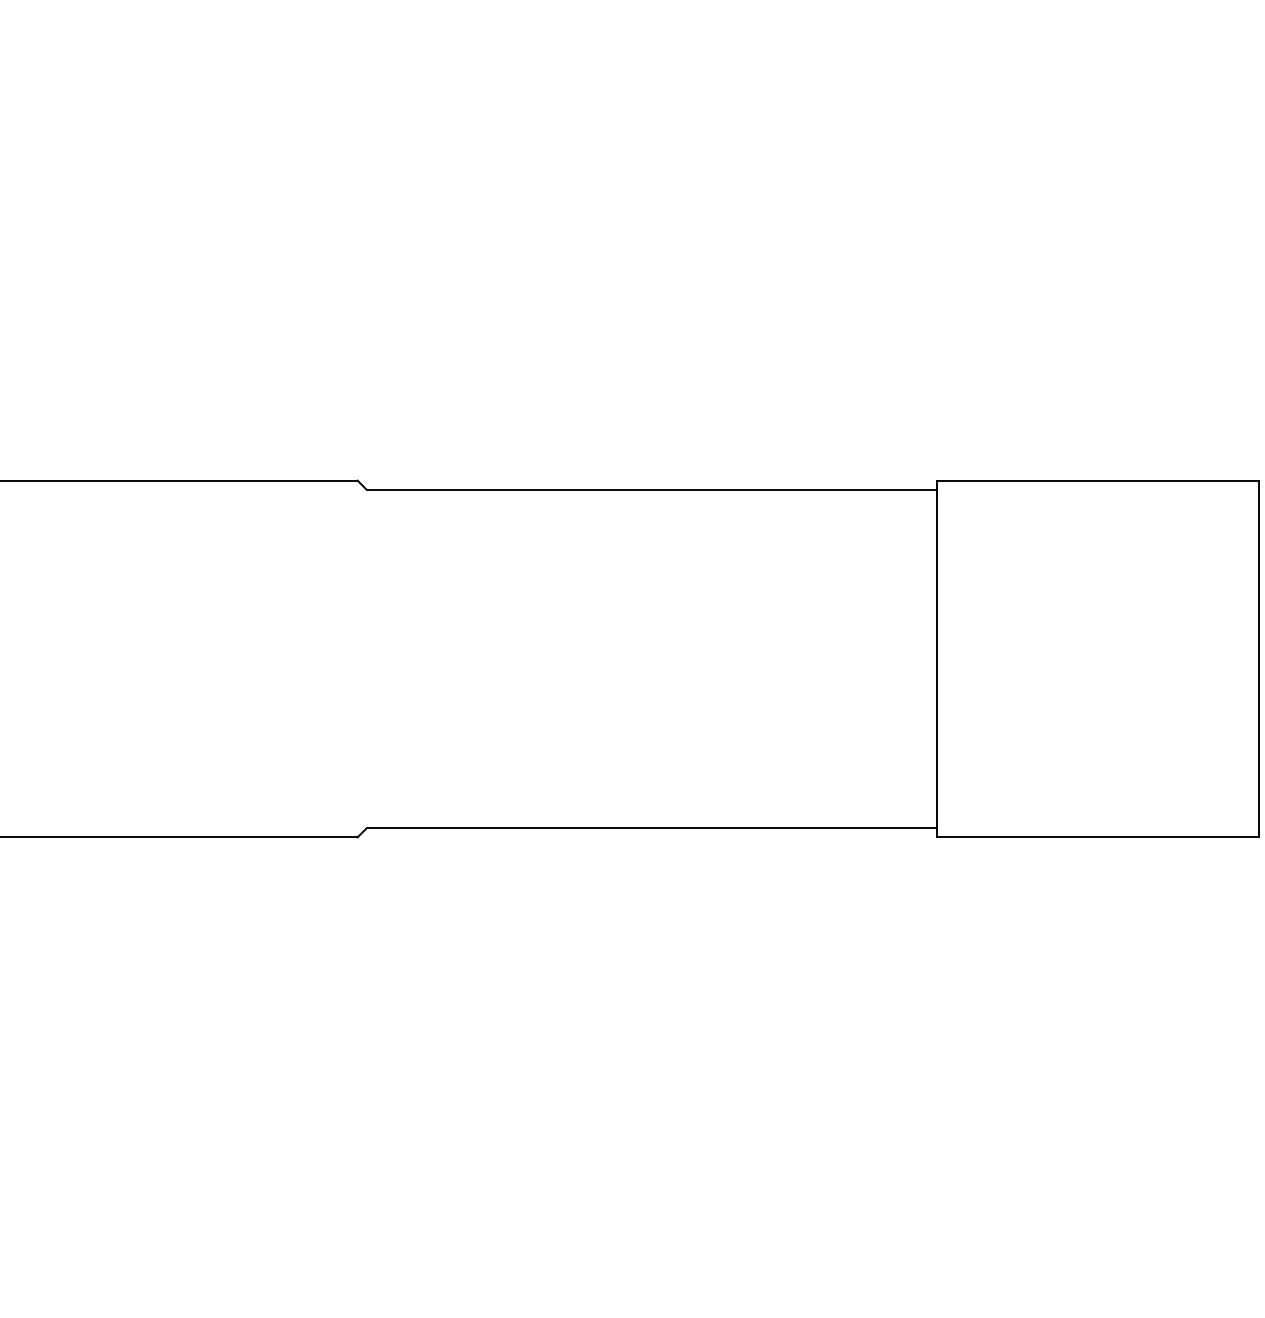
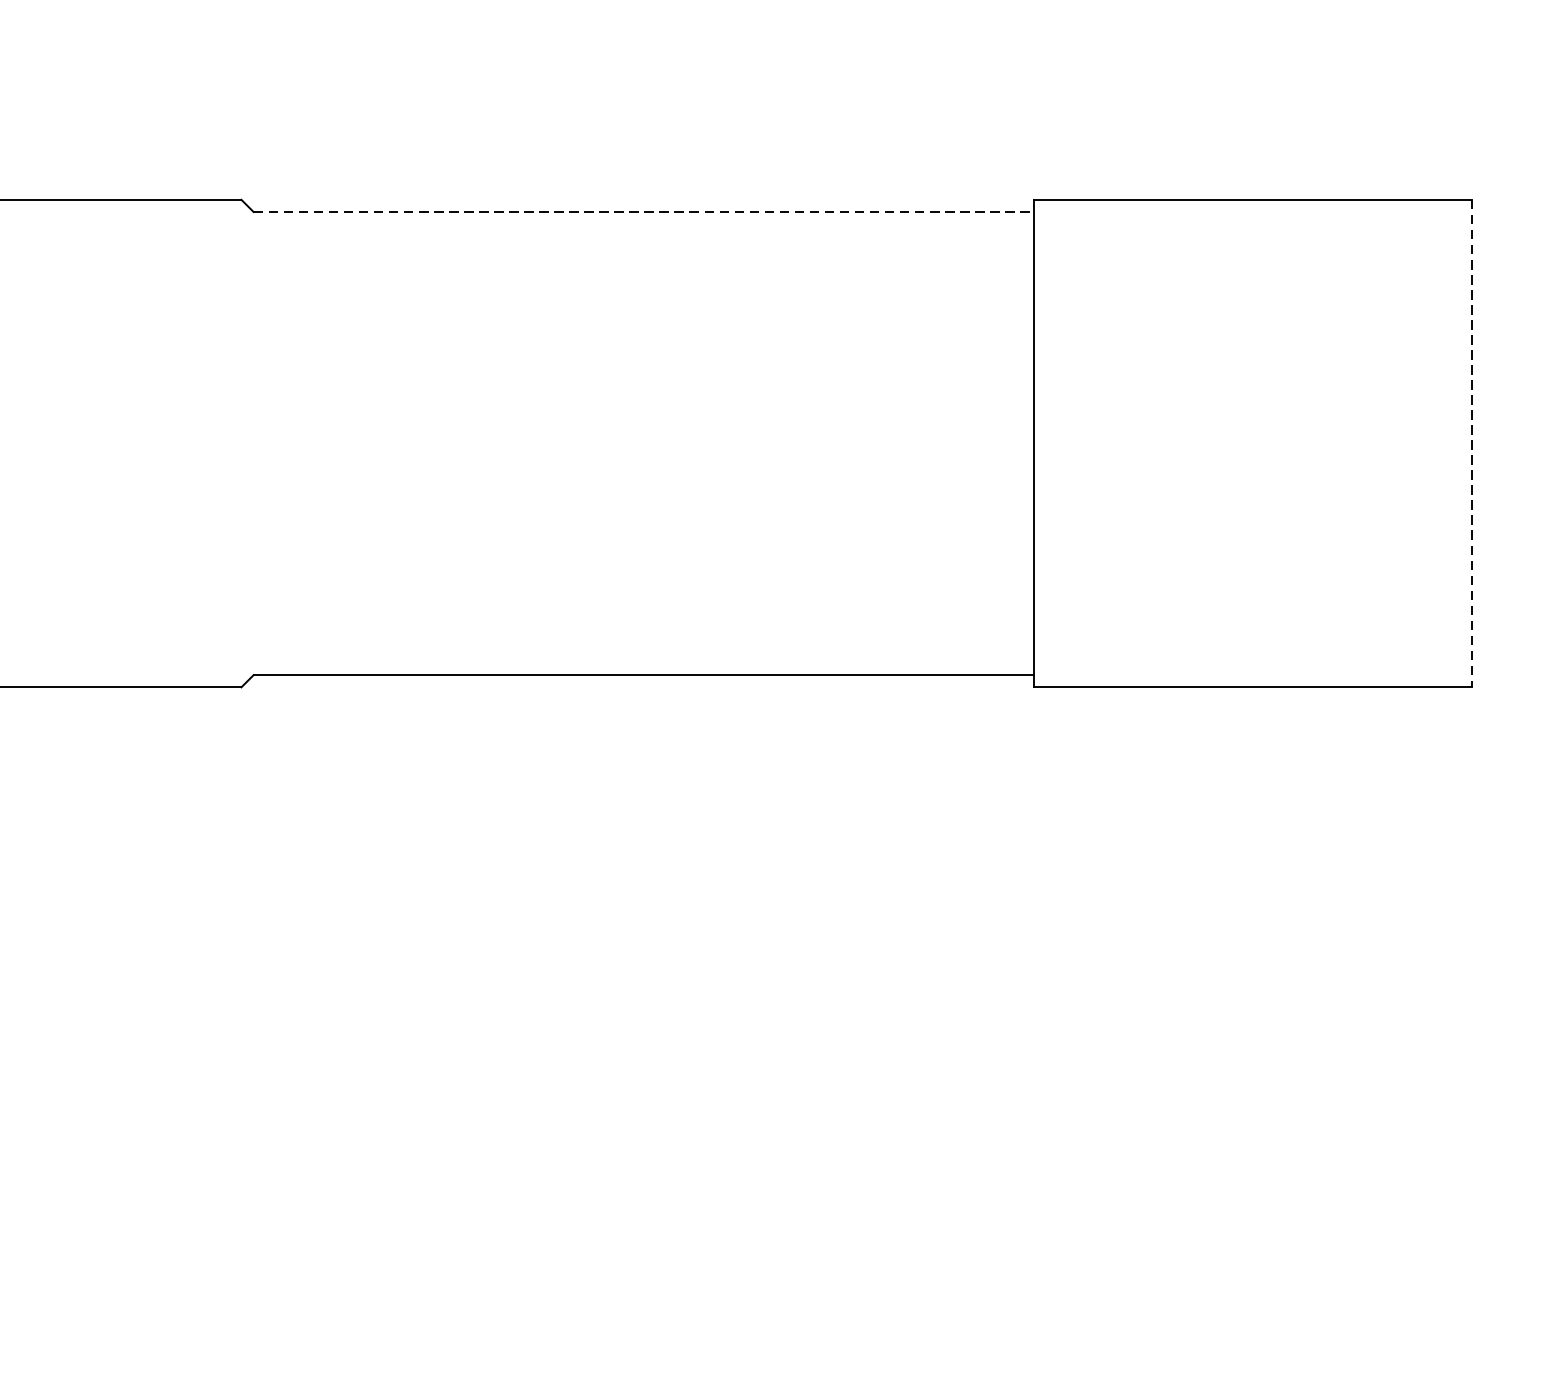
line: (652, 489) -> (644, 212), solid -> dashed
line: (1258, 659) -> (1472, 444), solid -> dashed

